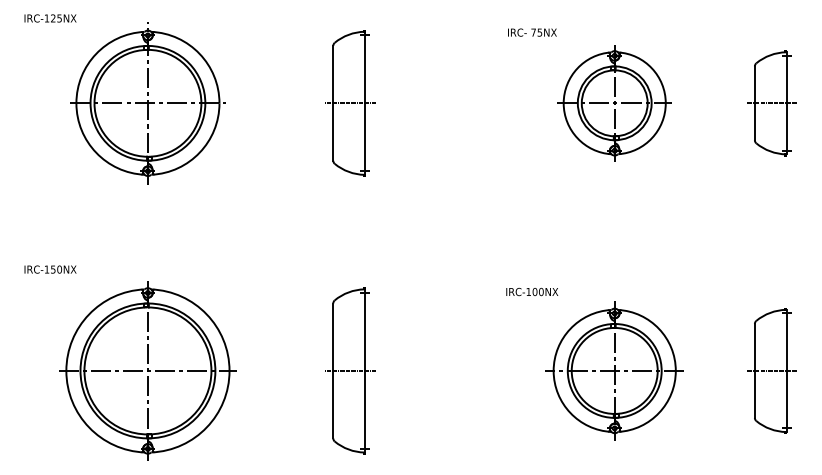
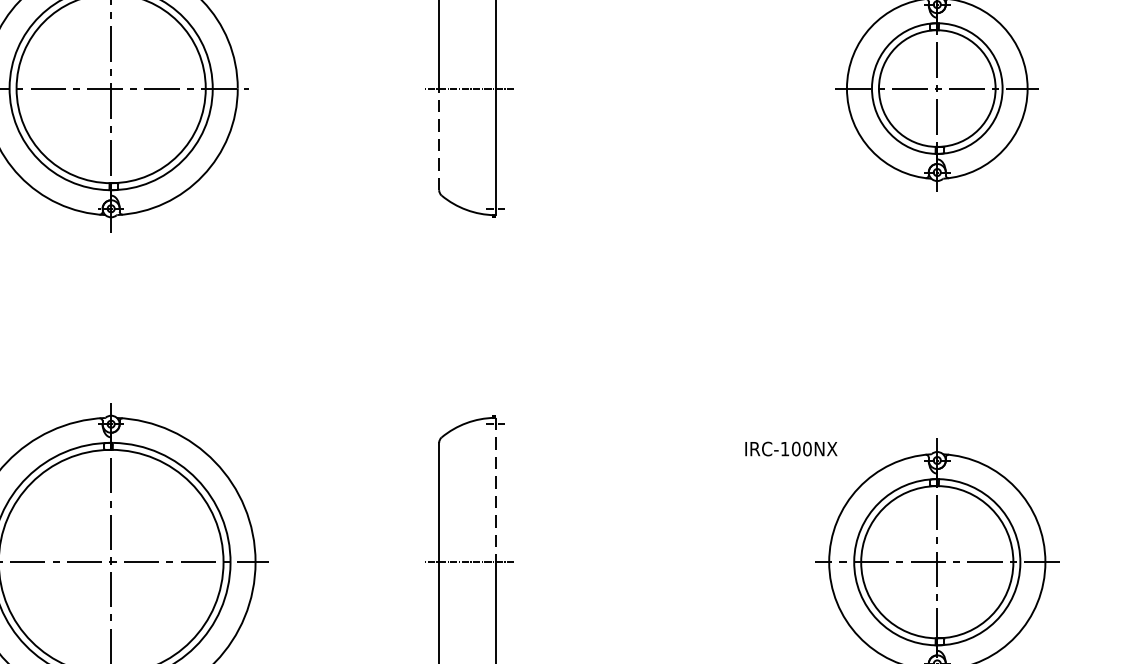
line: (333, 132) -> (439, 140), solid -> dashed
text: (532, 291) -> (791, 448), moved
line: (365, 330) -> (496, 490), solid -> dashed

